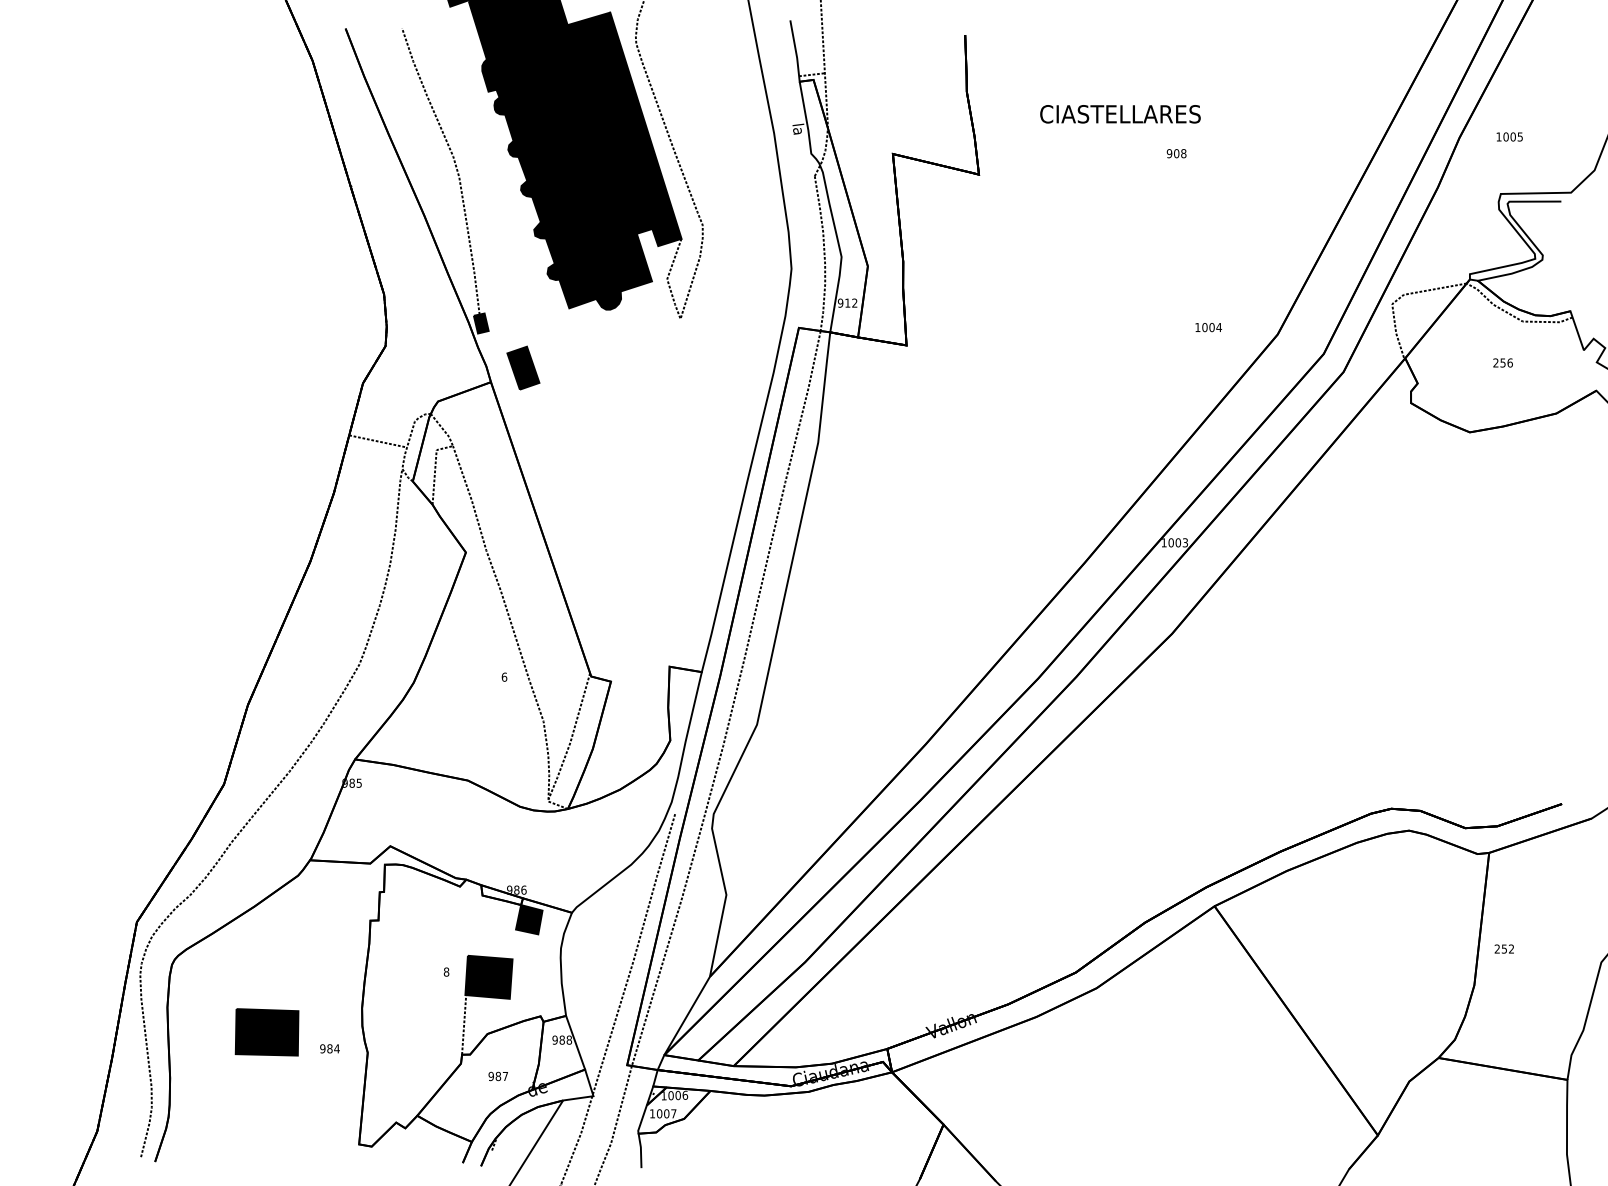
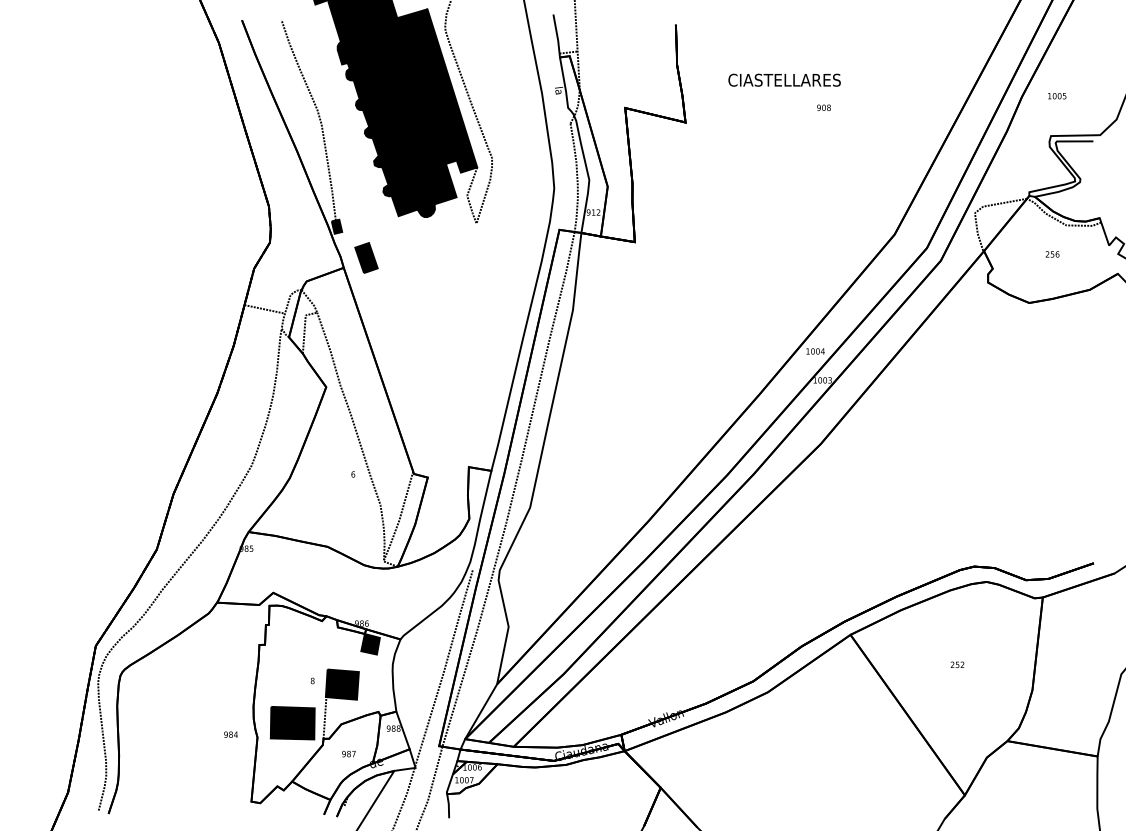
text: (1208, 327) -> (815, 351), moved
text: (1503, 948) -> (956, 664), moved
part: (266, 1032) -> (292, 723), moved

